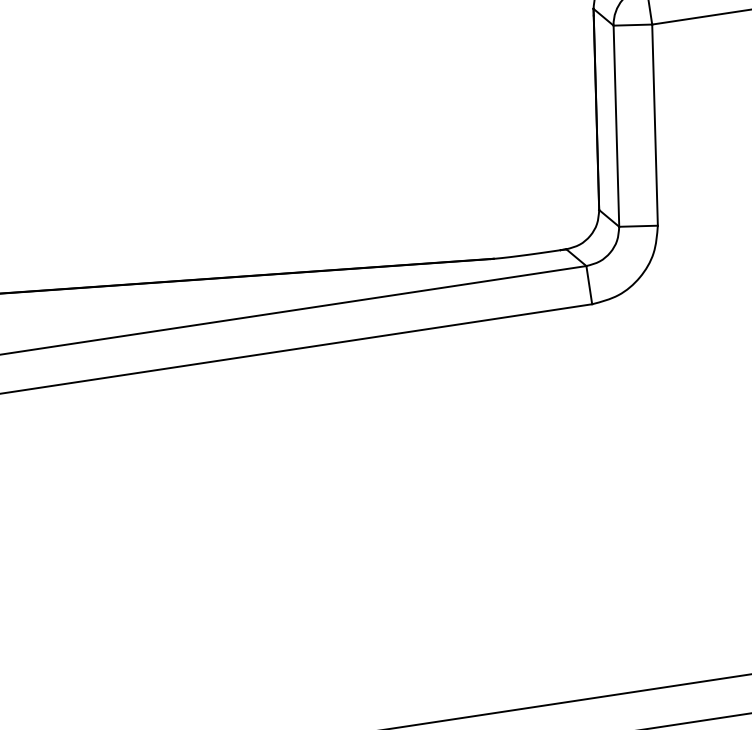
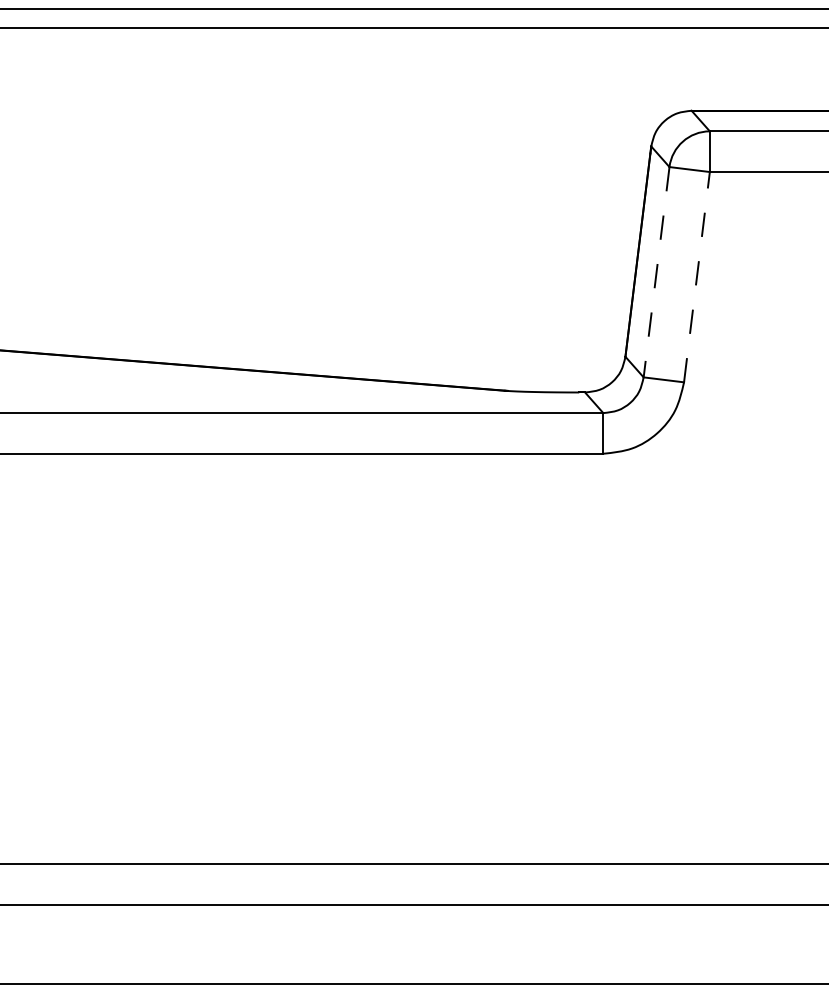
line: (654, 125) -> (696, 277), solid -> dashed
line: (616, 126) -> (656, 272), solid -> dashed

